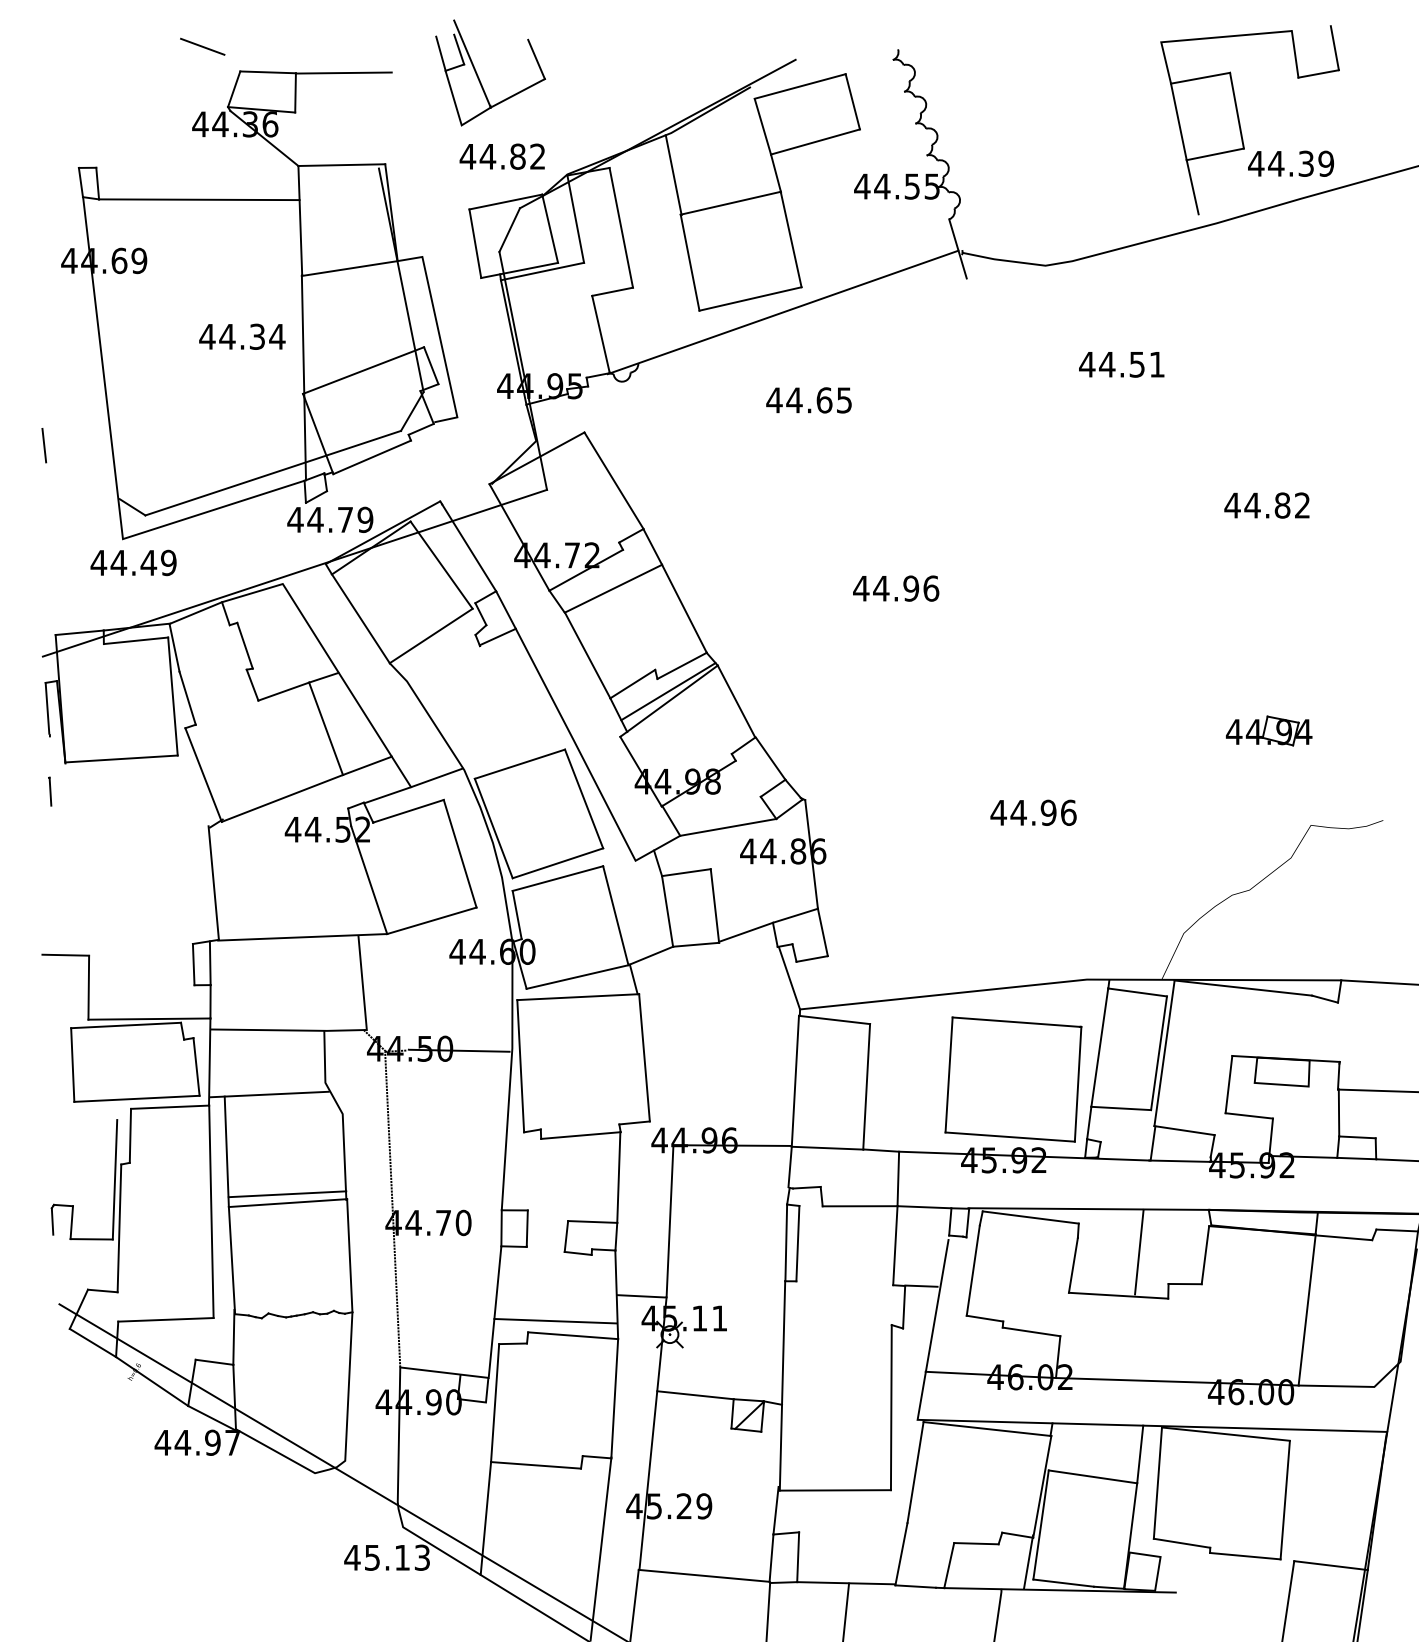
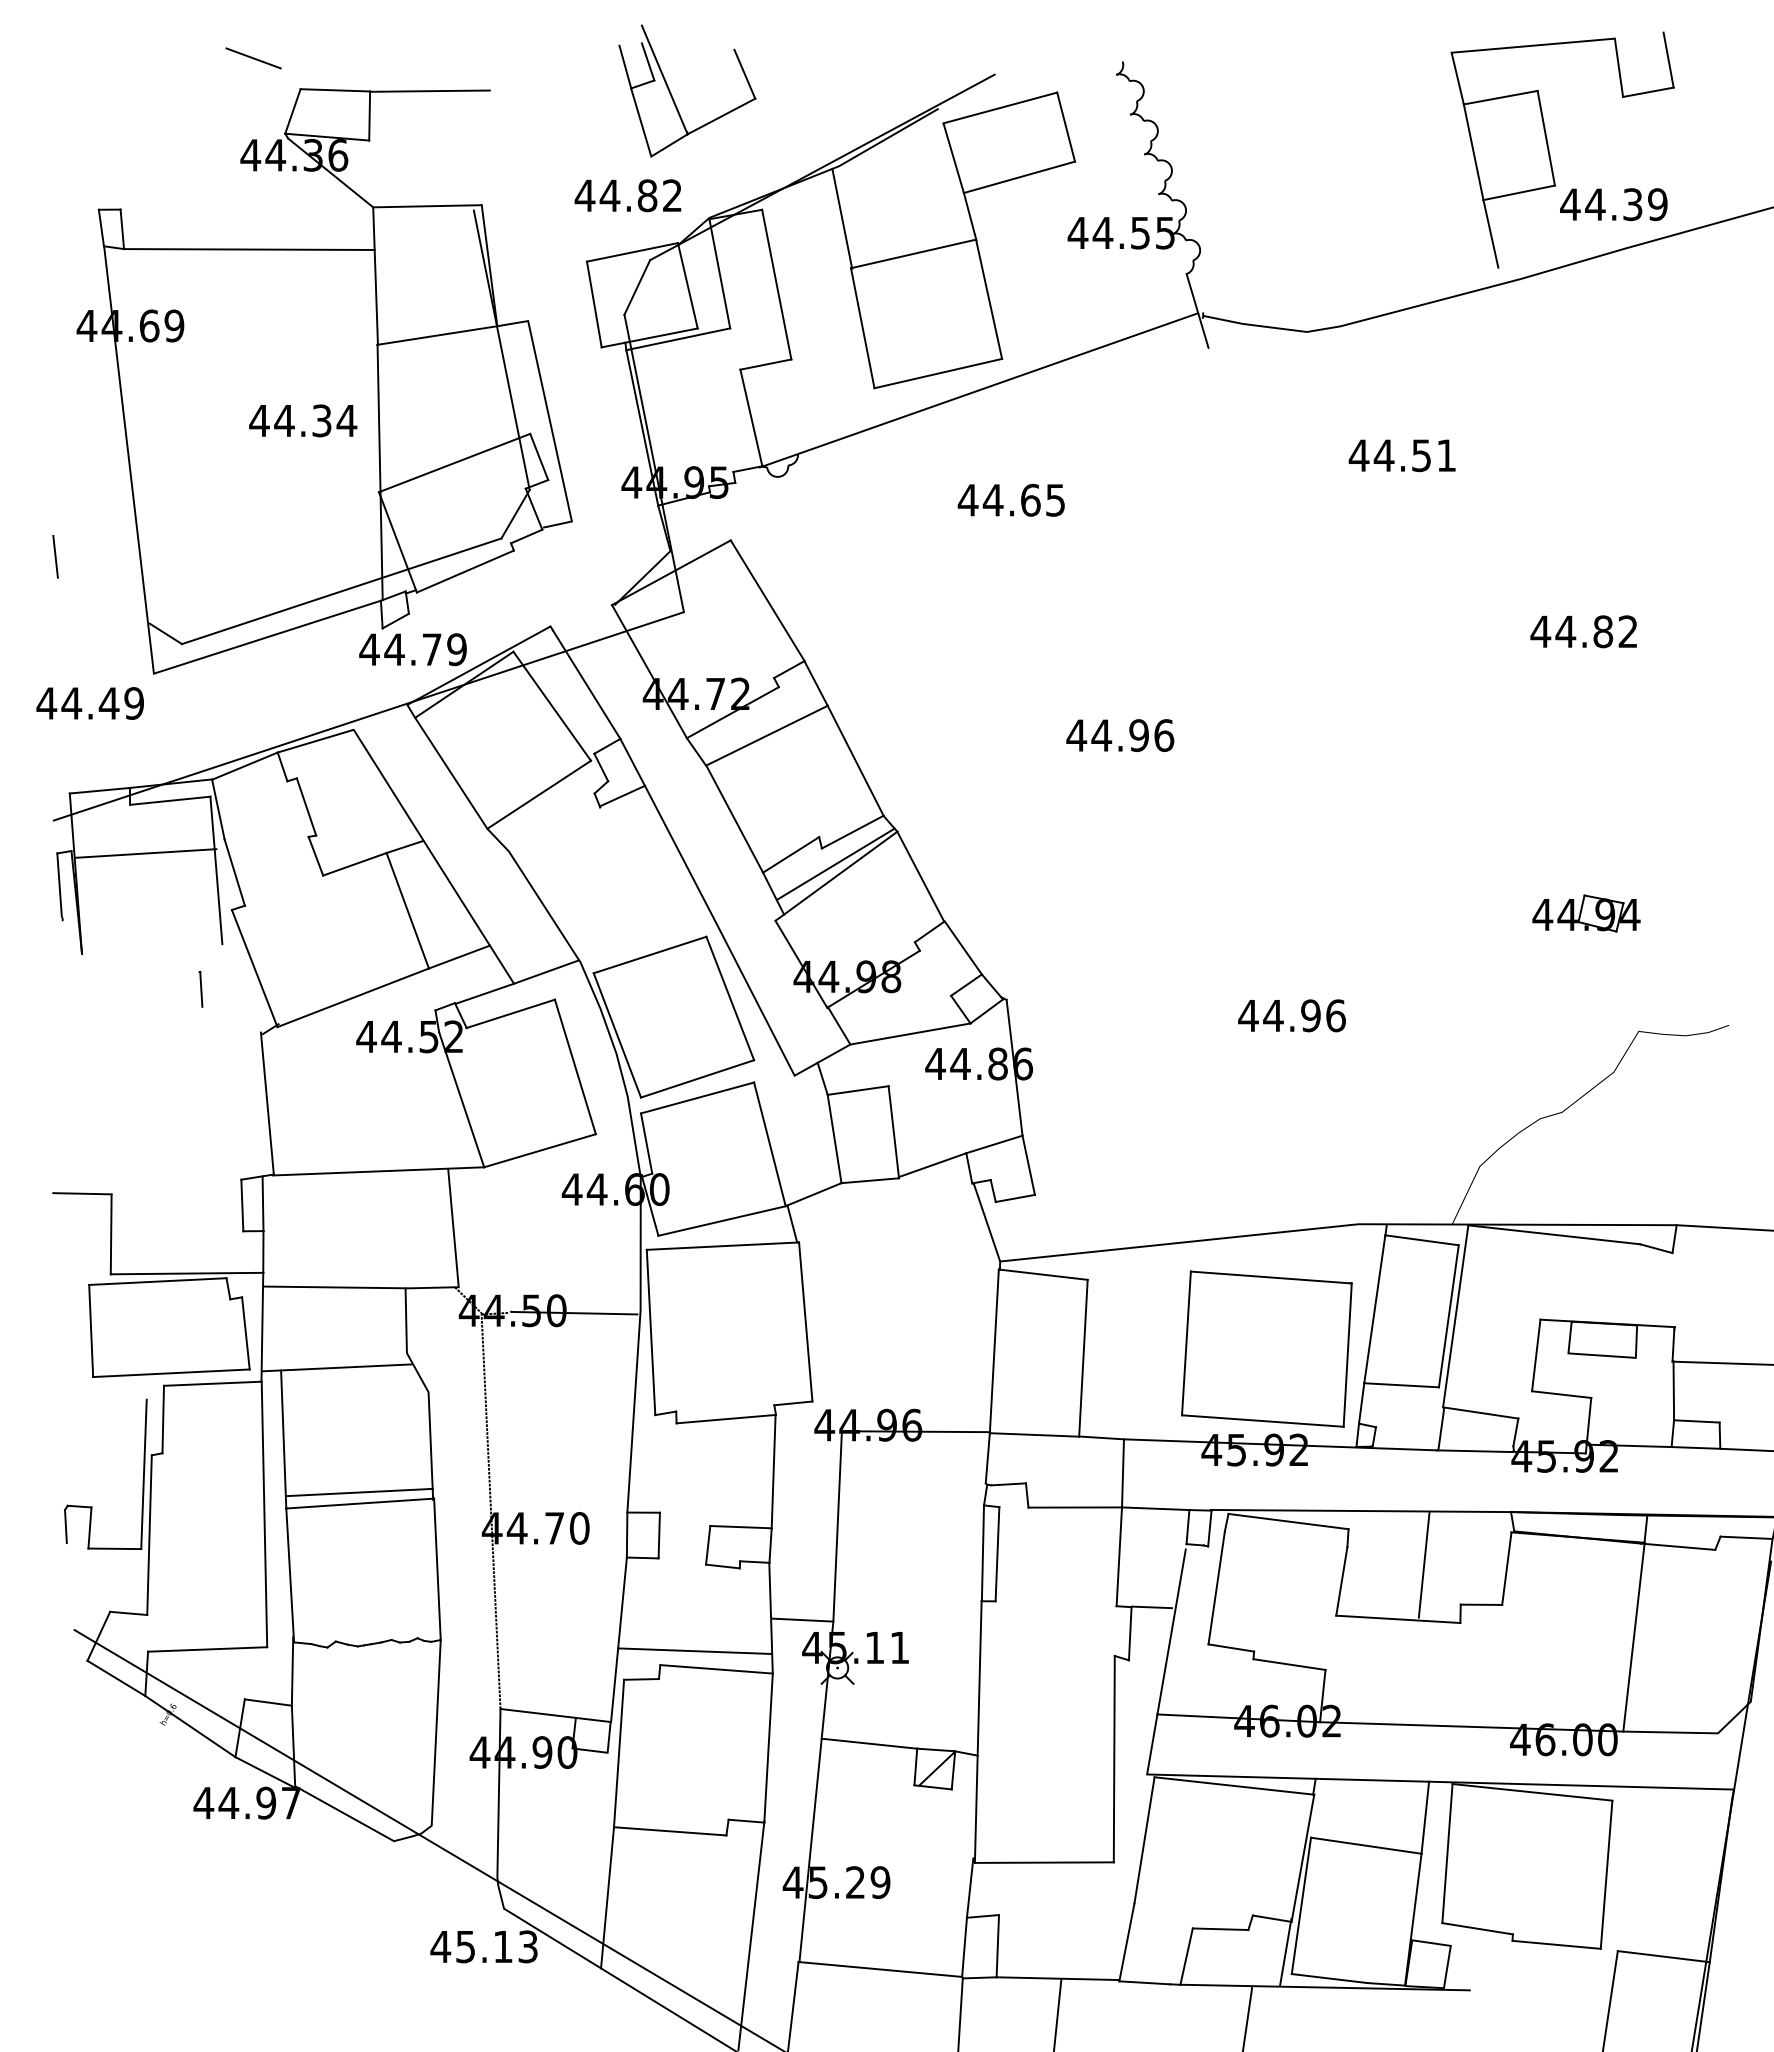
part: (479, 78) -> (673, 97), moved
text: (133, 562) -> (89, 703), moved
line: (121, 758) -> (145, 853), moved
line: (49, 791) -> (200, 989), moved

